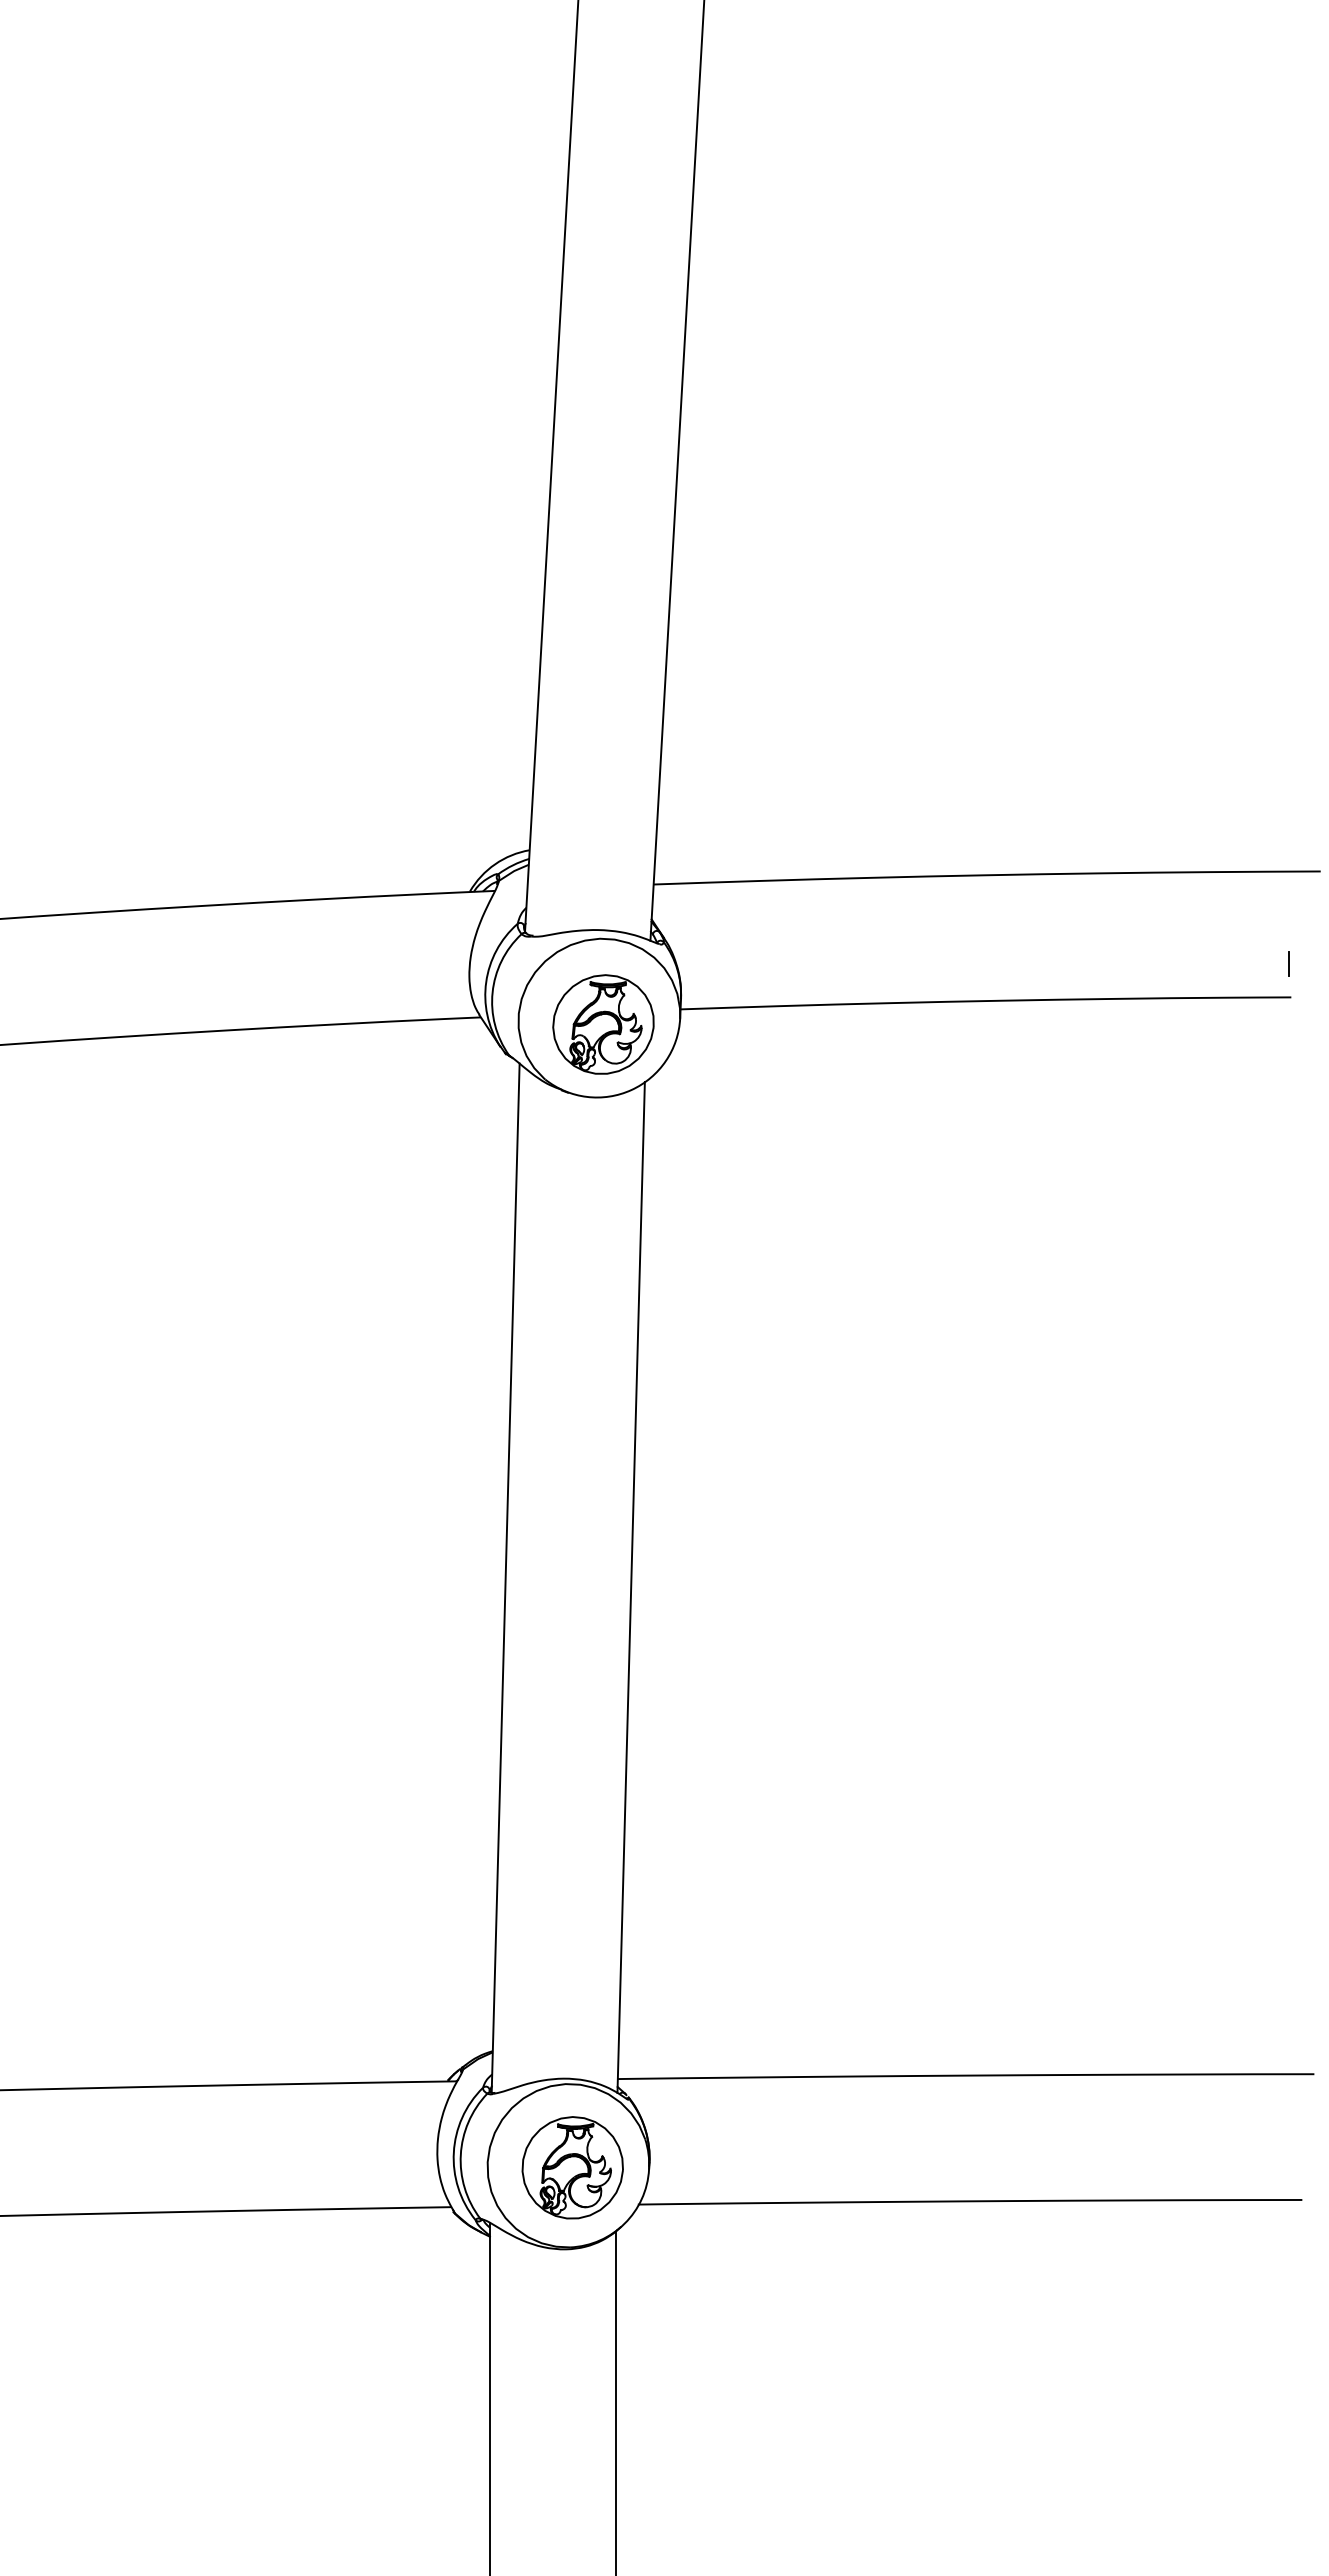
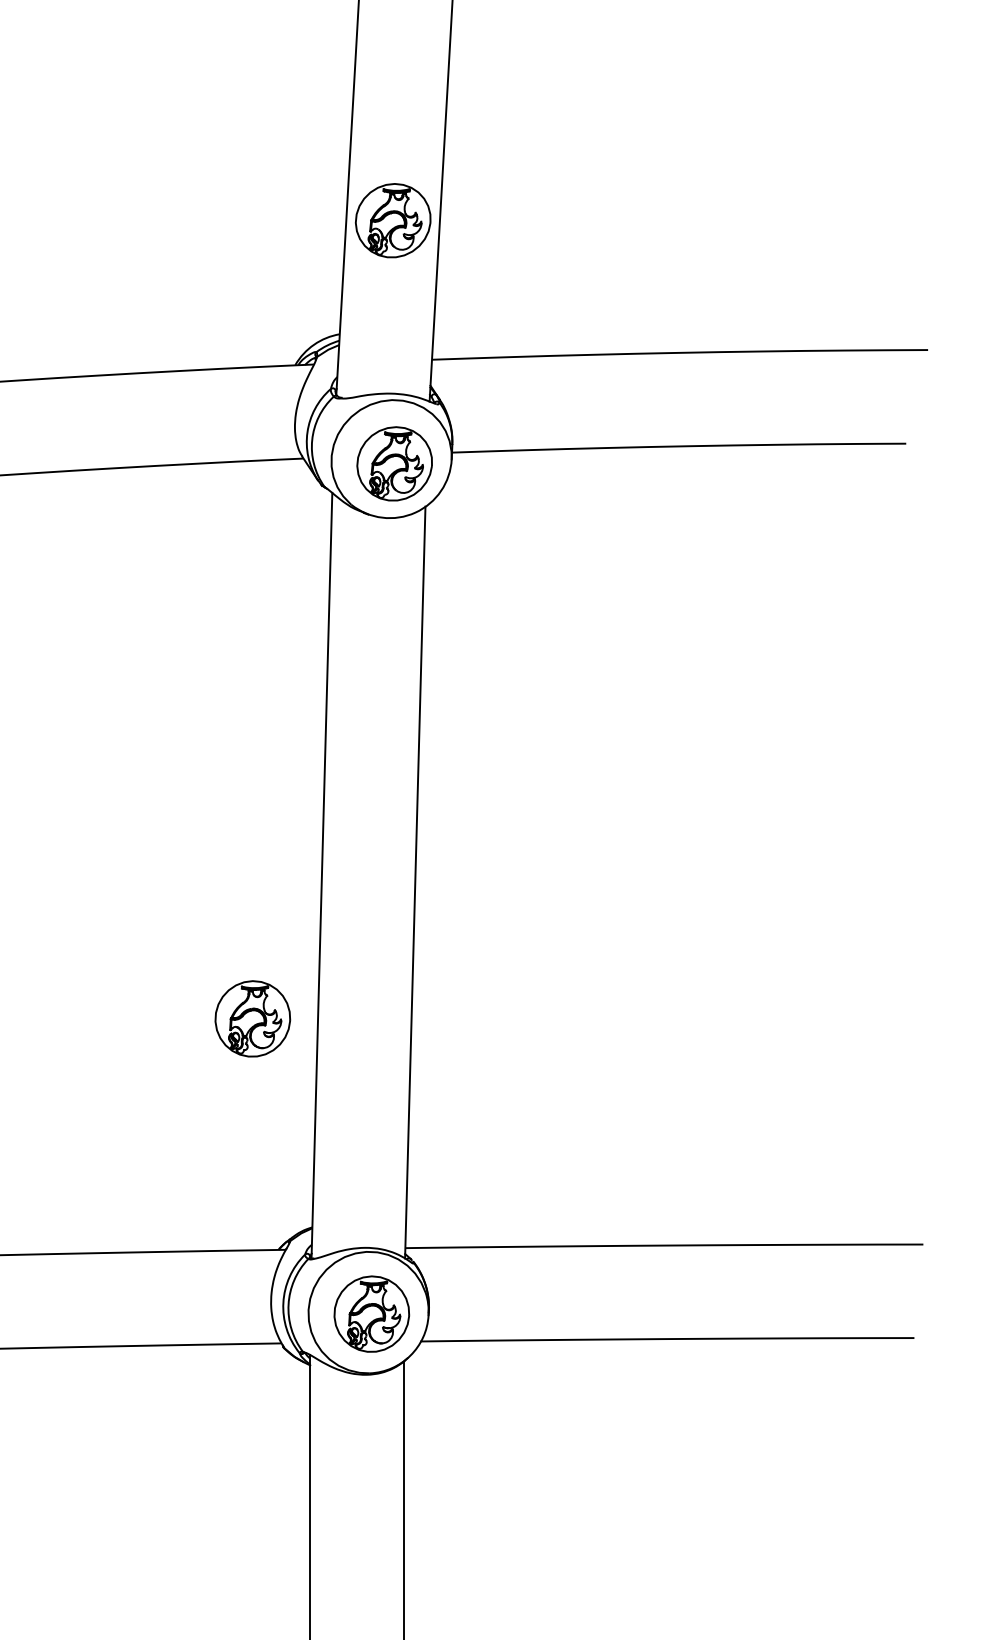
part: (601, 697) -> (393, 220), added
line: (1288, 963) -> (904, 418), removed
part: (412, 1770) -> (252, 1018), added

